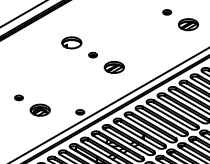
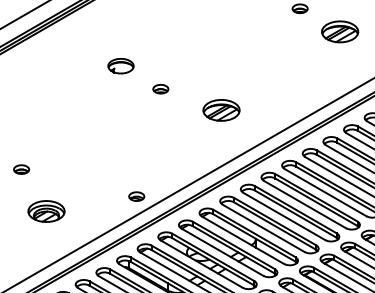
part: (71, 42) -> (120, 65), size x0.7
part: (113, 67) -> (219, 110), moved
part: (39, 109) -> (45, 210), moved

